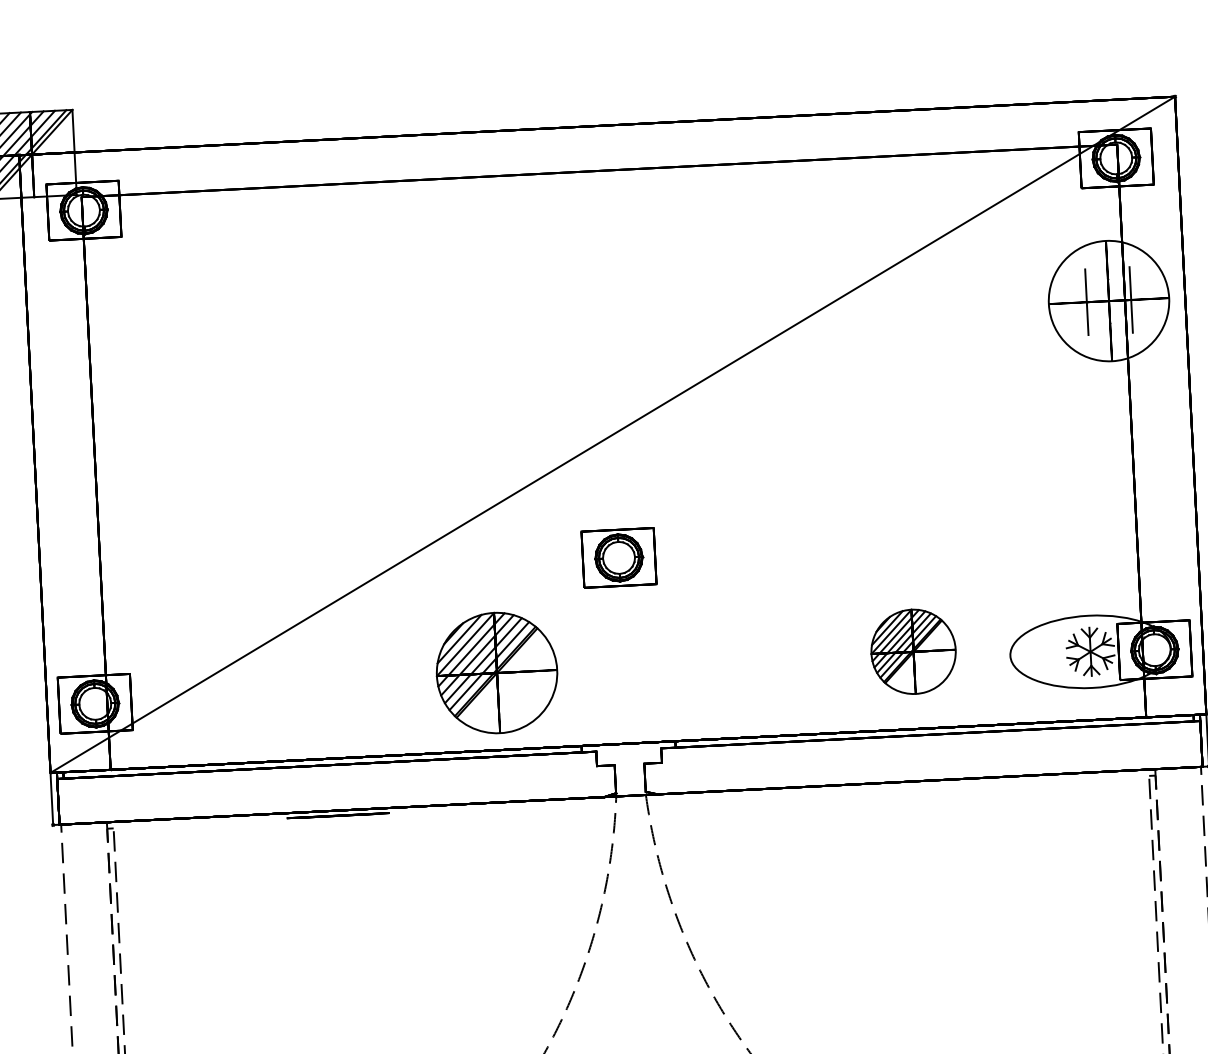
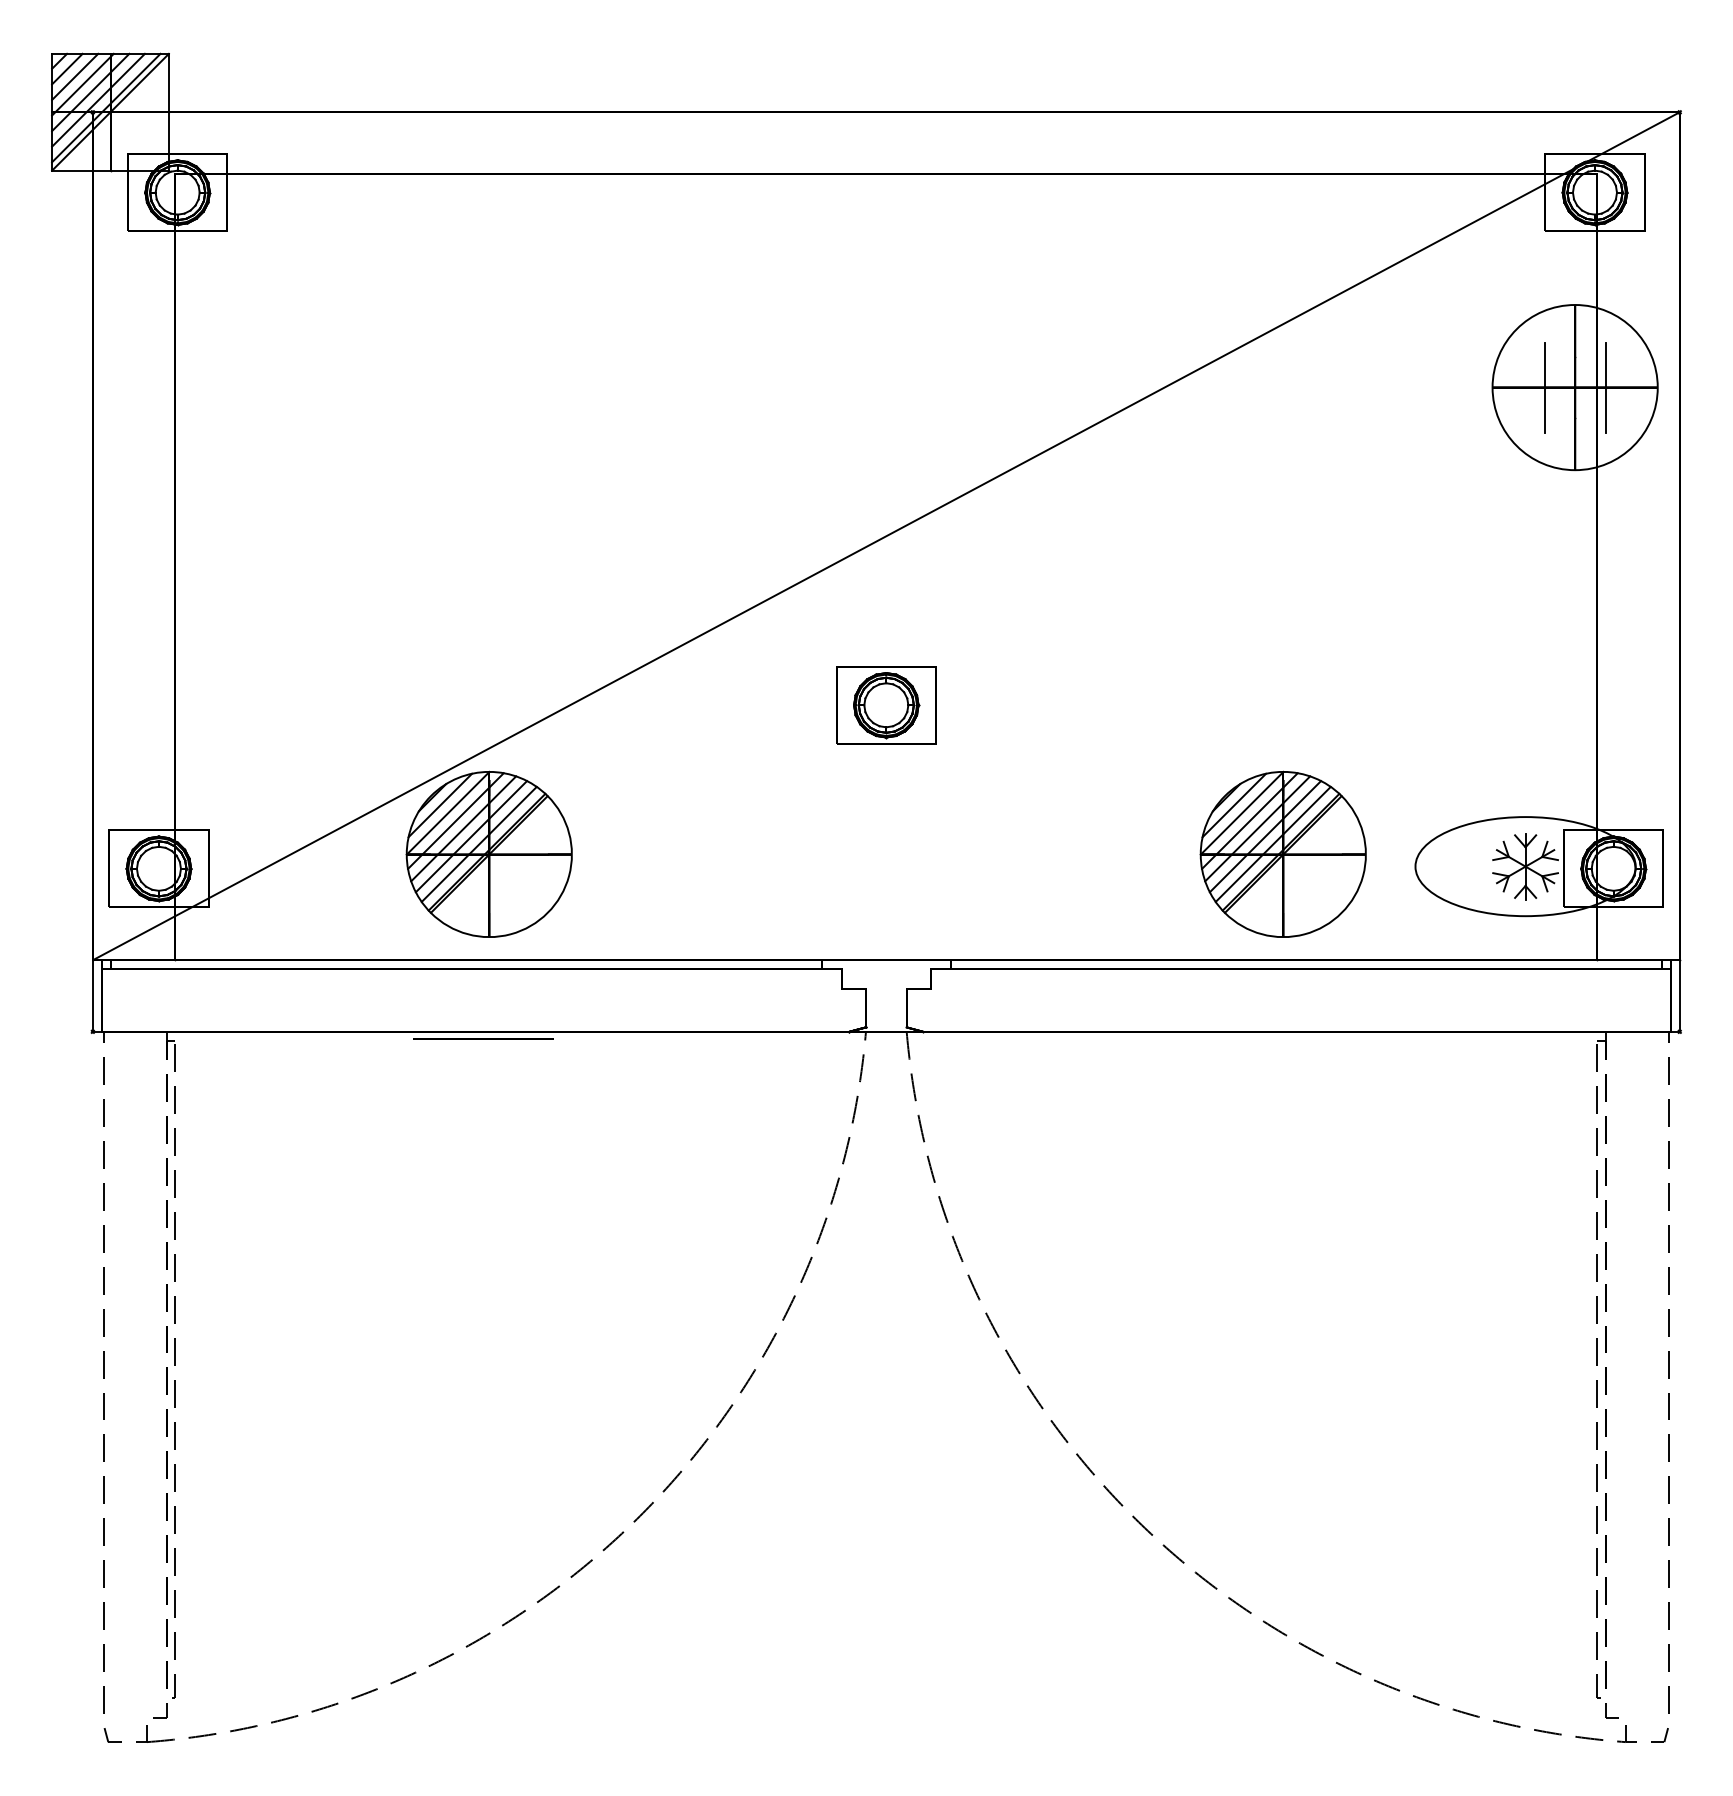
part: (913, 651) -> (1282, 853), size x1.43
part: (496, 672) -> (488, 853), moved

